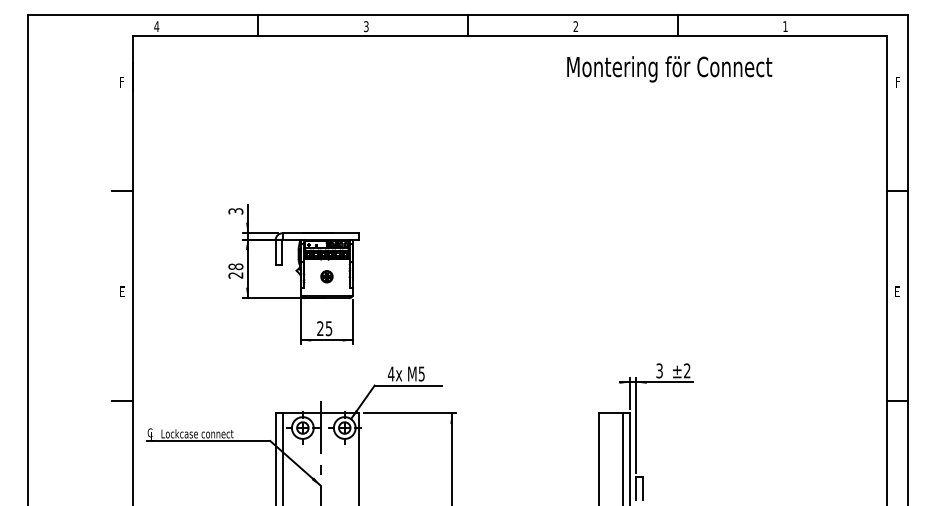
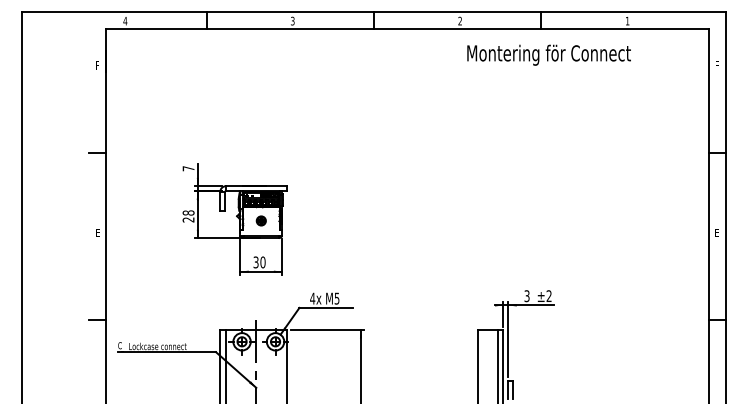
text: (668, 68) -> (548, 54), moved
text: (235, 211) -> (188, 168), 3 -> 7
text: (324, 328) -> (259, 262), 25 -> 30

